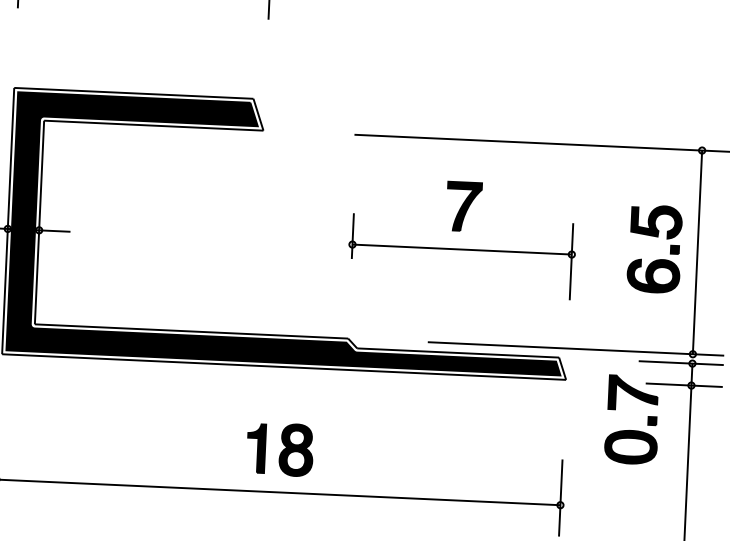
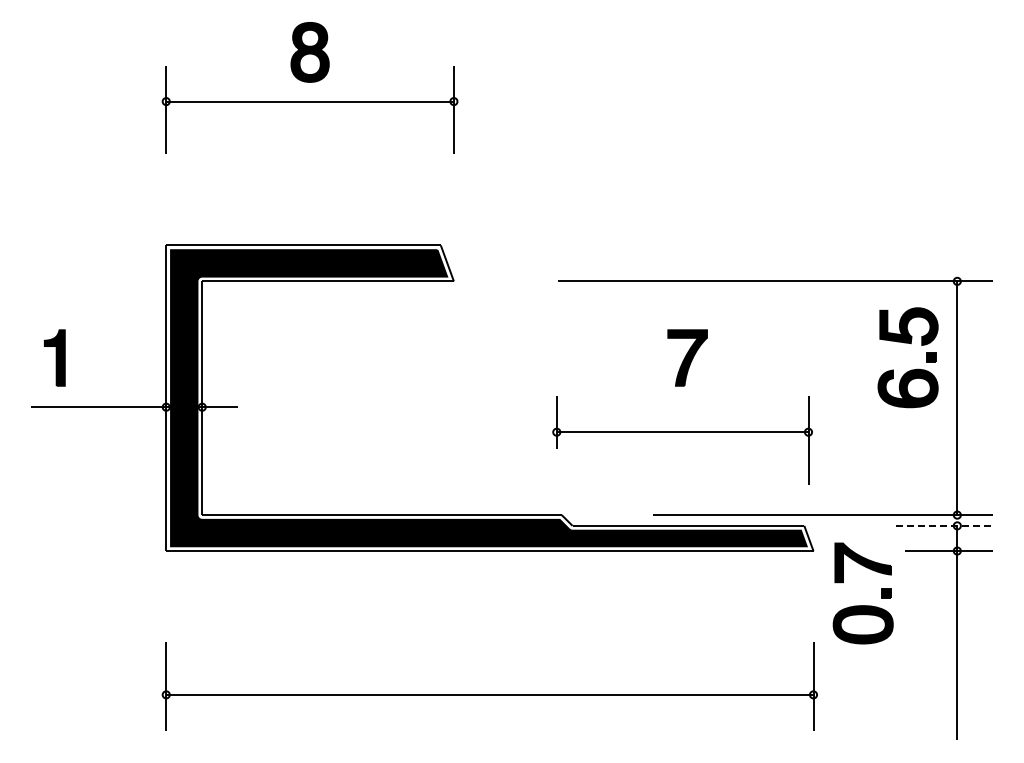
part: (462, 249) -> (682, 432), moved
part: (657, 259) -> (911, 369), moved
line: (681, 362) -> (944, 525), solid -> dashed
part: (631, 430) -> (862, 605), moved
part: (280, 449) -> (489, 645), removed

